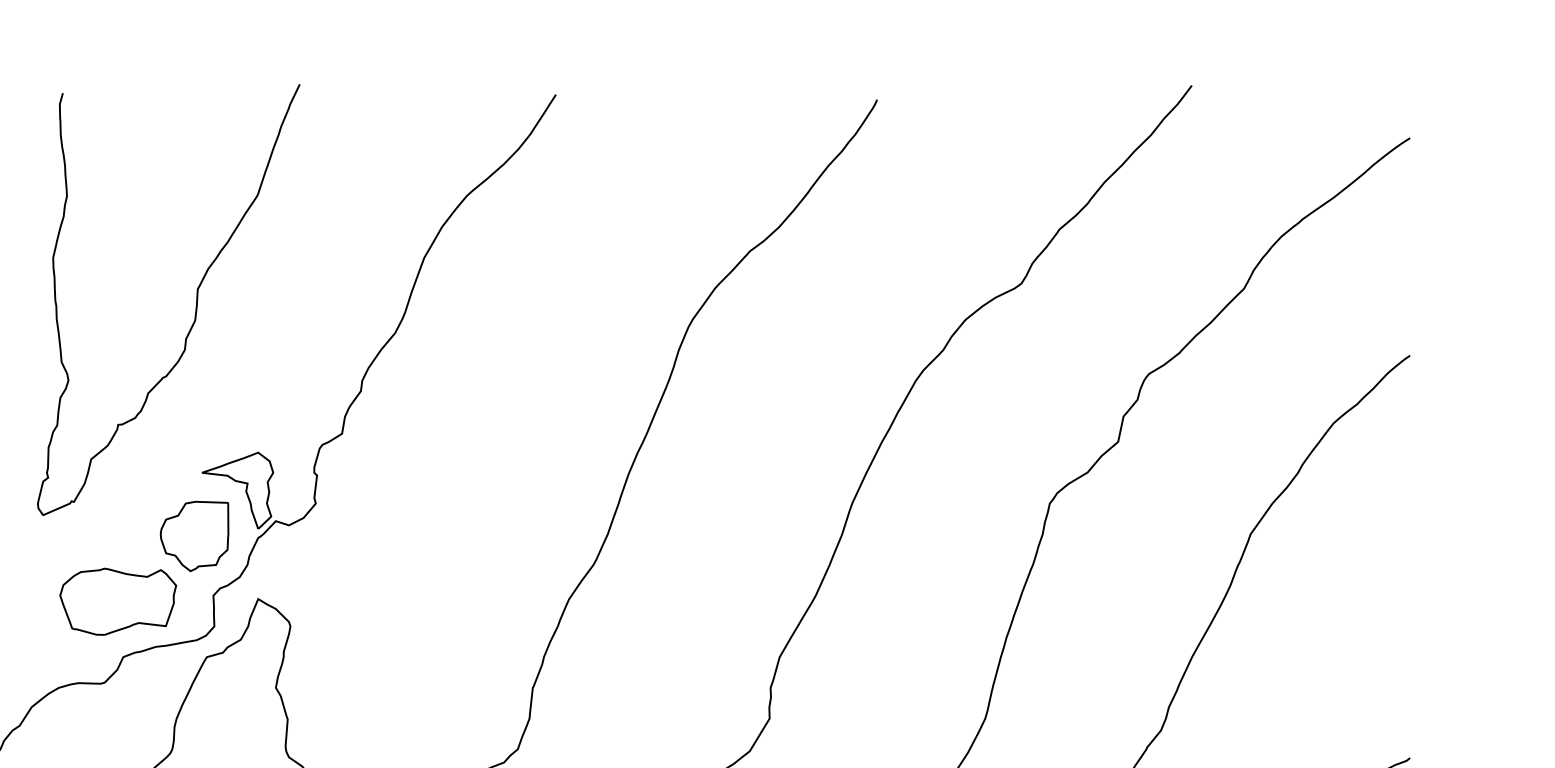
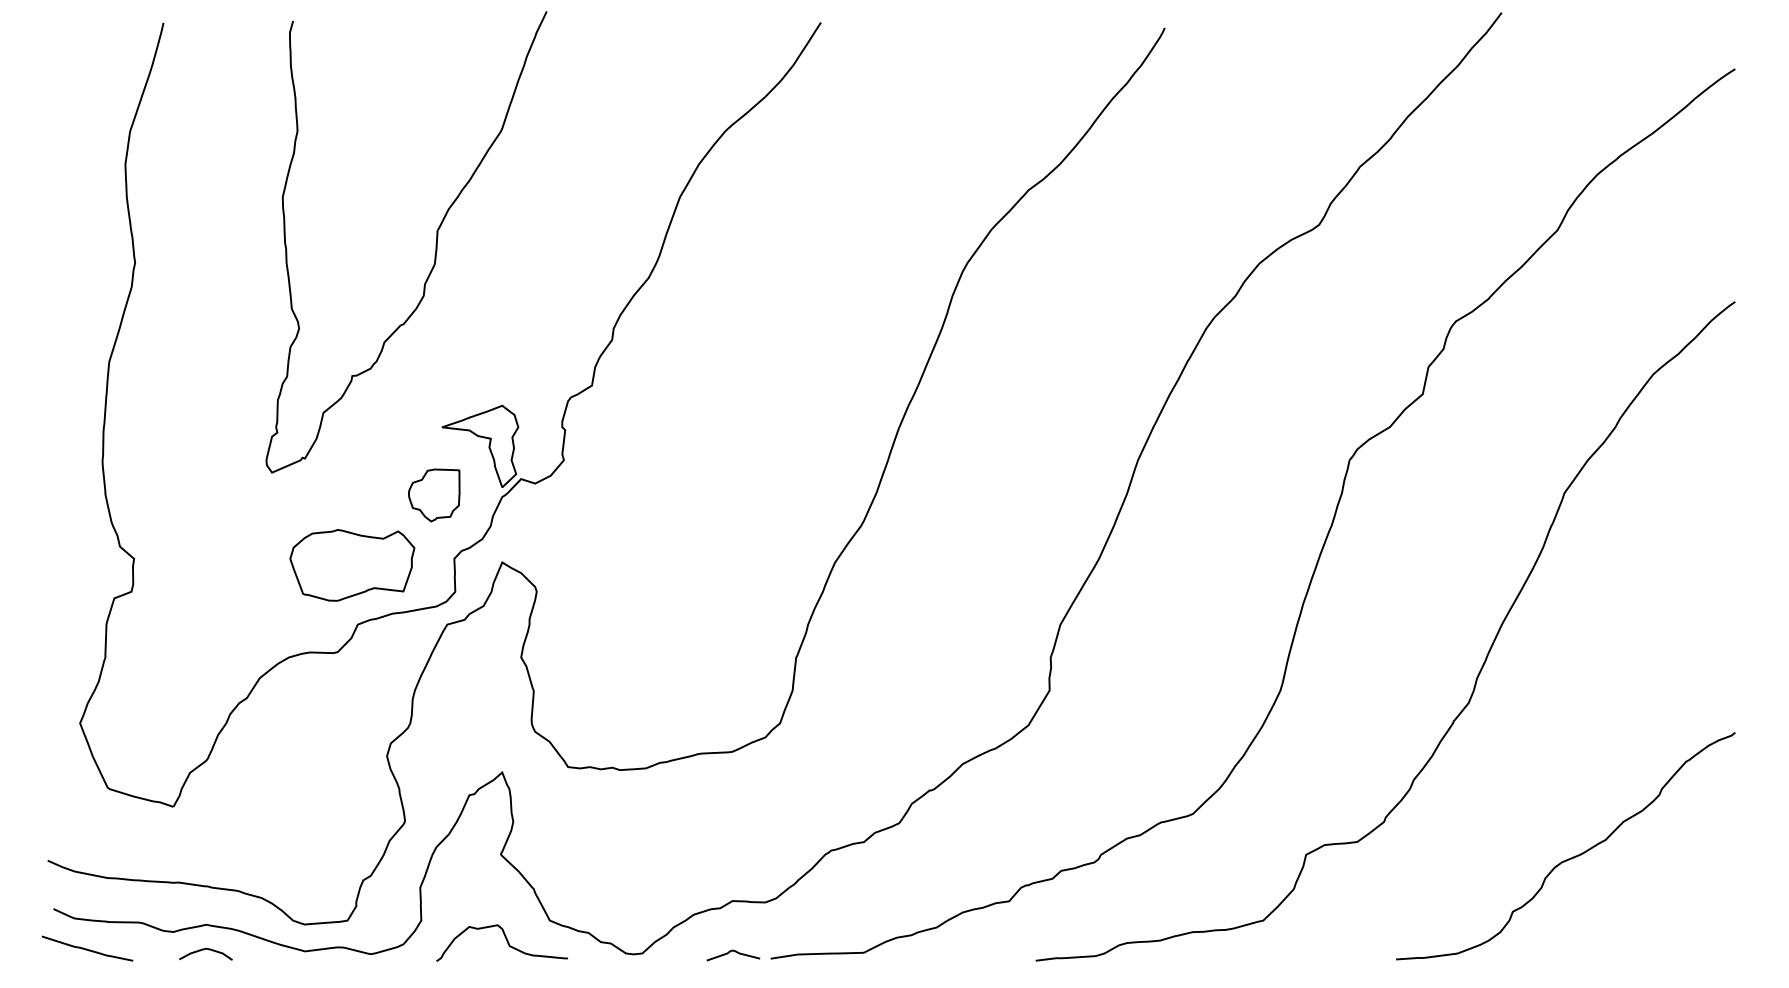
part: (194, 536) -> (434, 495), size x0.7

